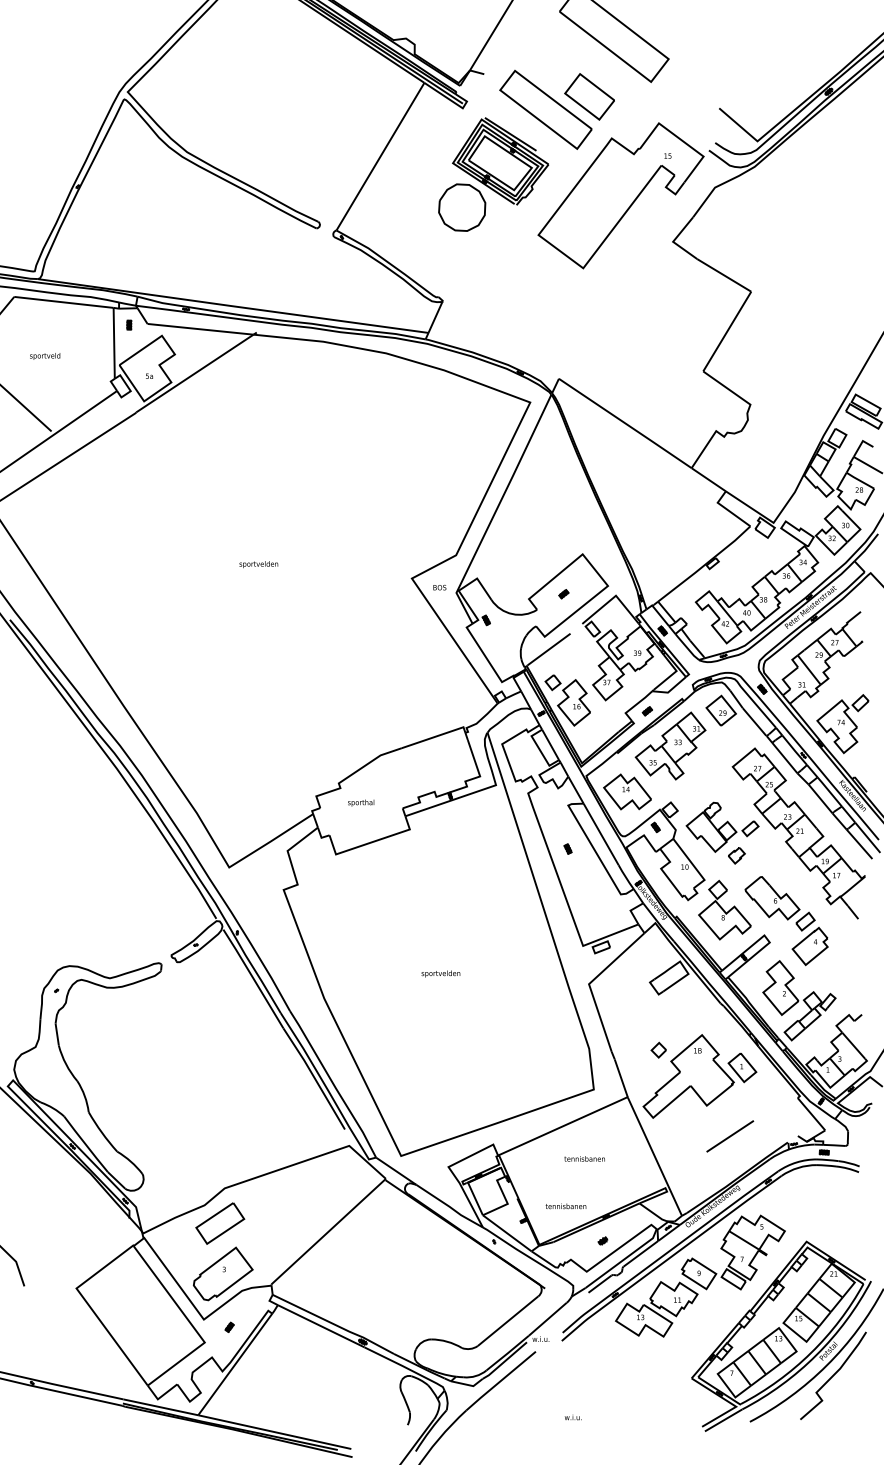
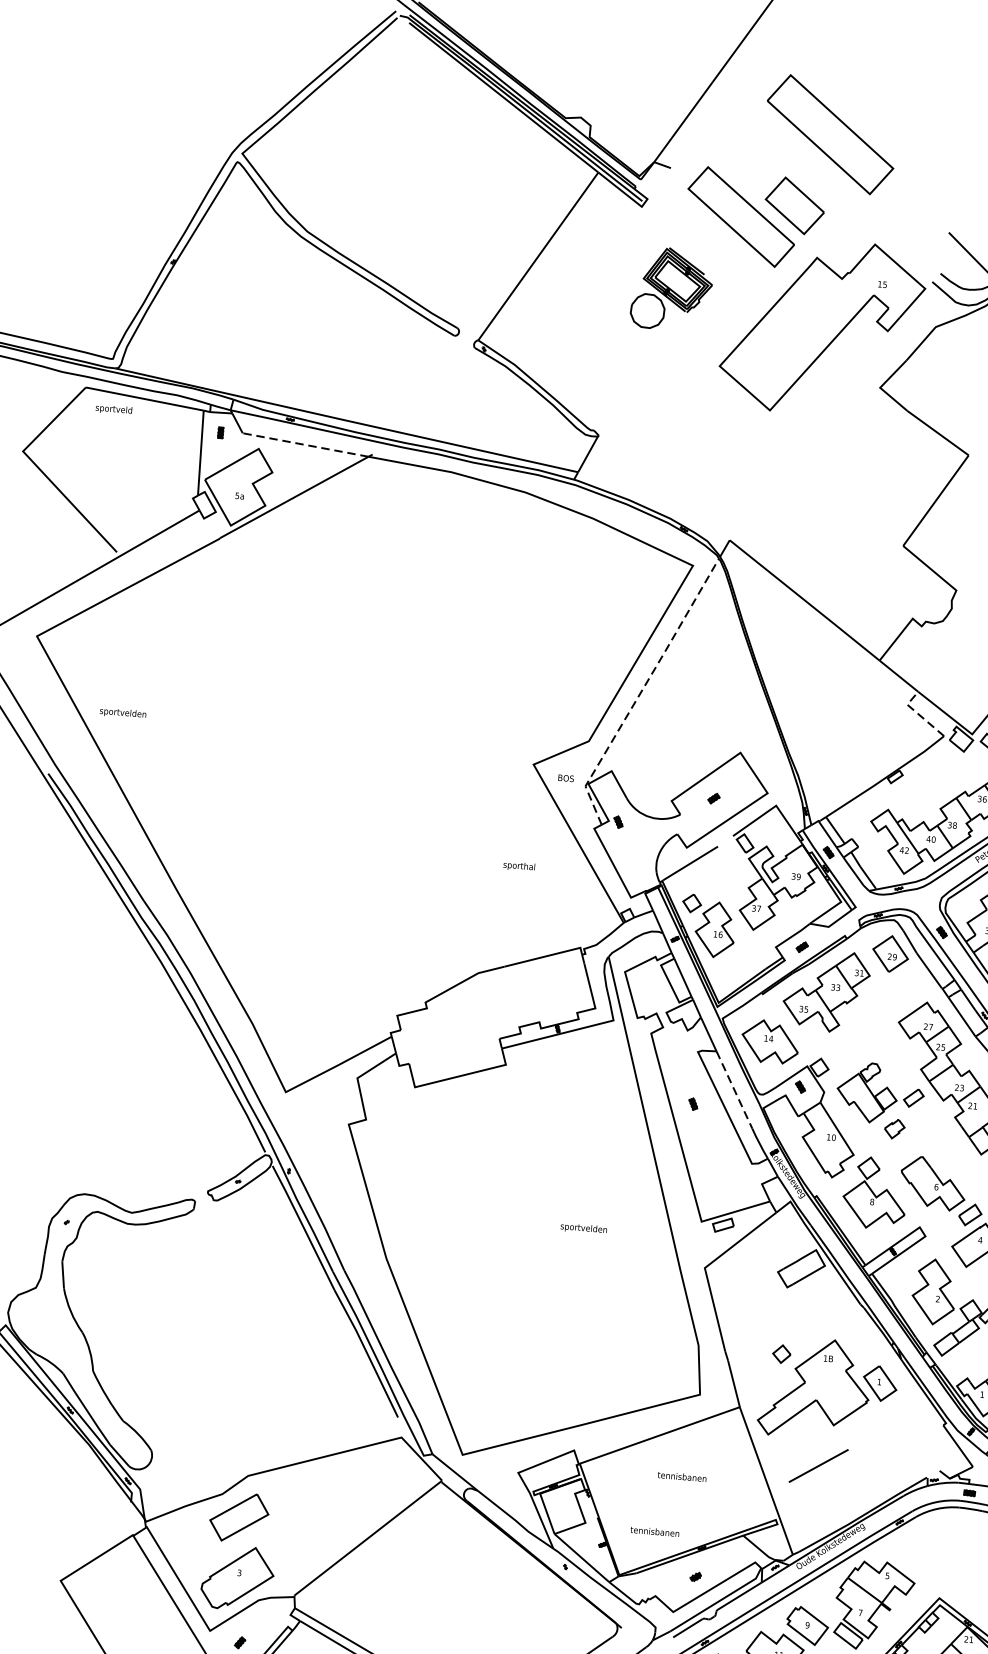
part: (493, 174) -> (671, 289), size x0.6
line: (200, 329) -> (305, 445), solid -> dashed
text: (45, 356) -> (114, 409), moved
line: (496, 509) -> (641, 690), solid -> dashed
line: (727, 509) -> (918, 713), solid -> dashed
text: (258, 564) -> (122, 713), moved
text: (361, 802) -> (519, 865), moved
line: (601, 834) -> (734, 1090), solid -> dashed
text: (440, 973) -> (583, 1228), moved
line: (730, 1136) -> (819, 1466), moved

